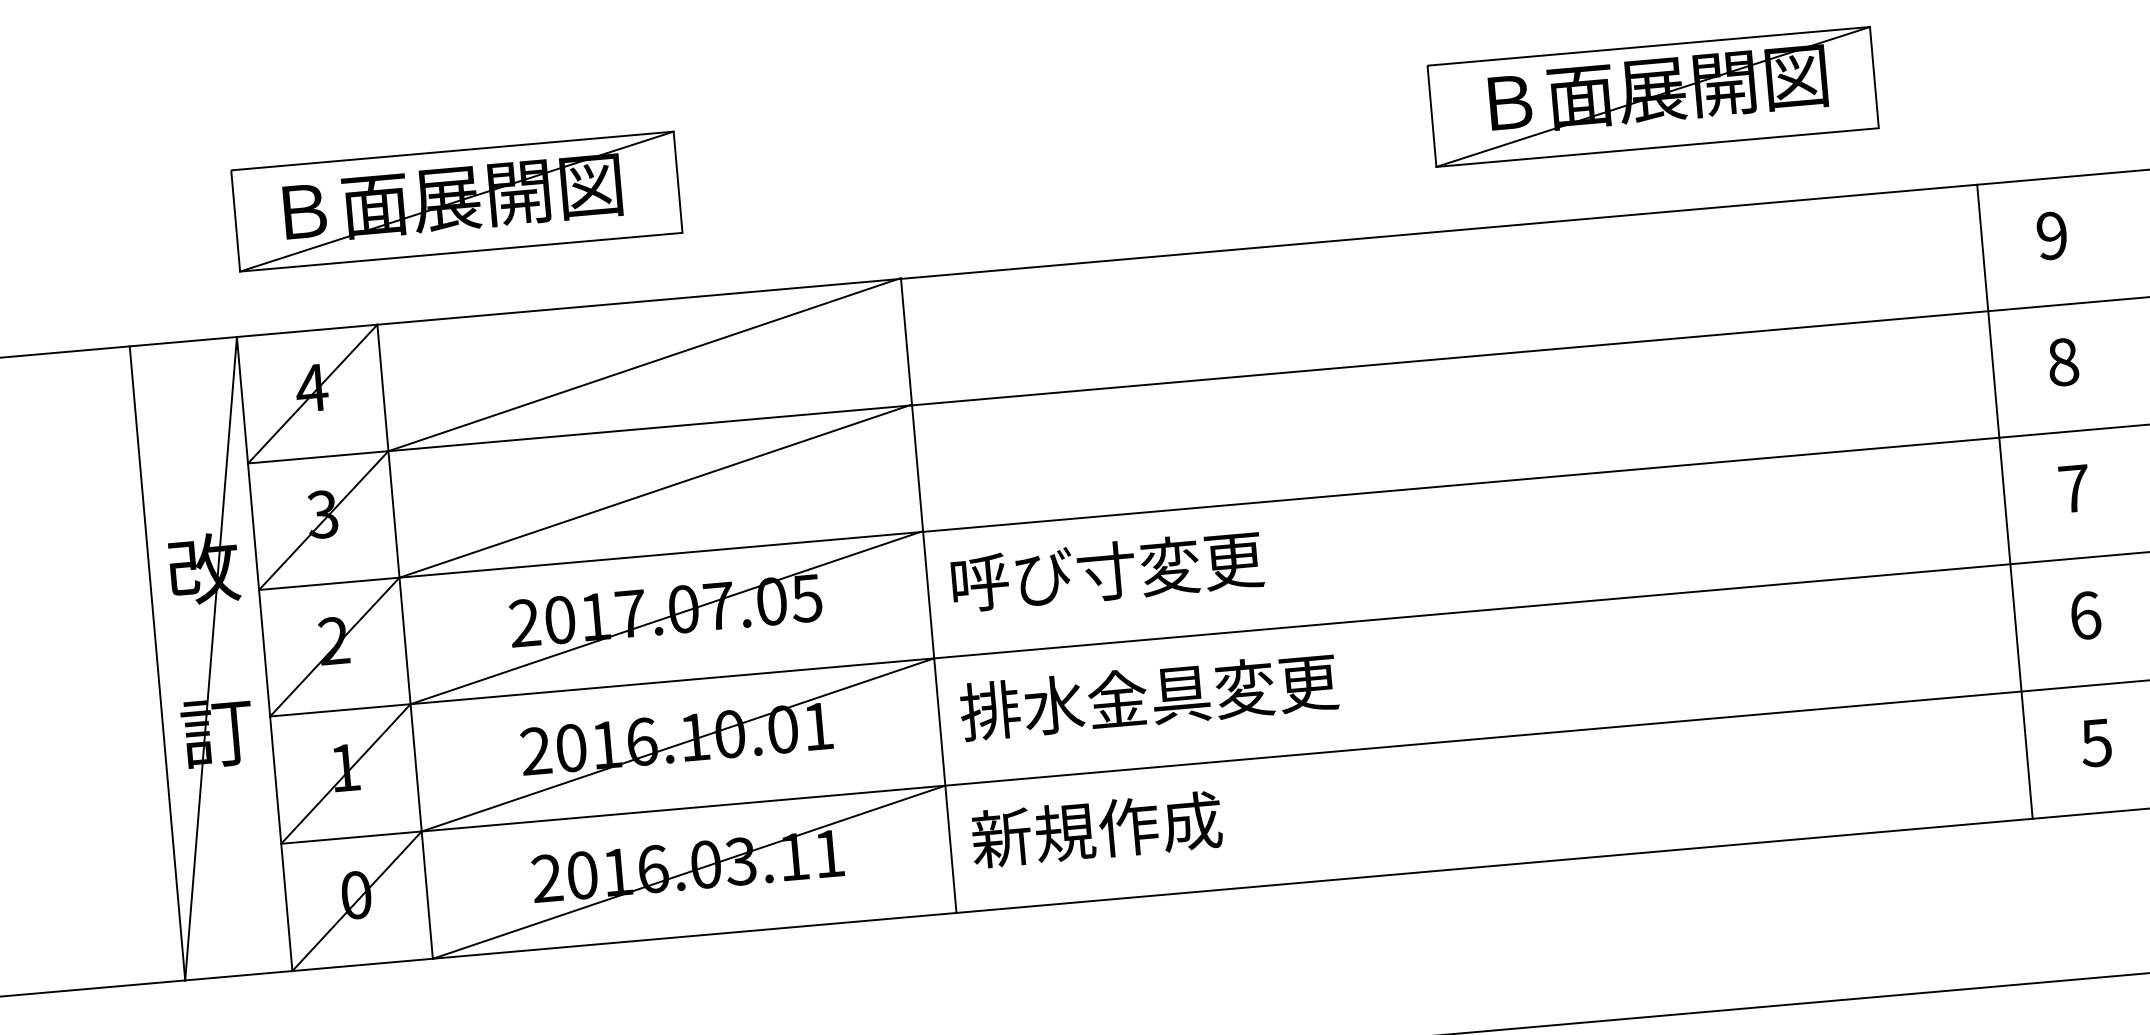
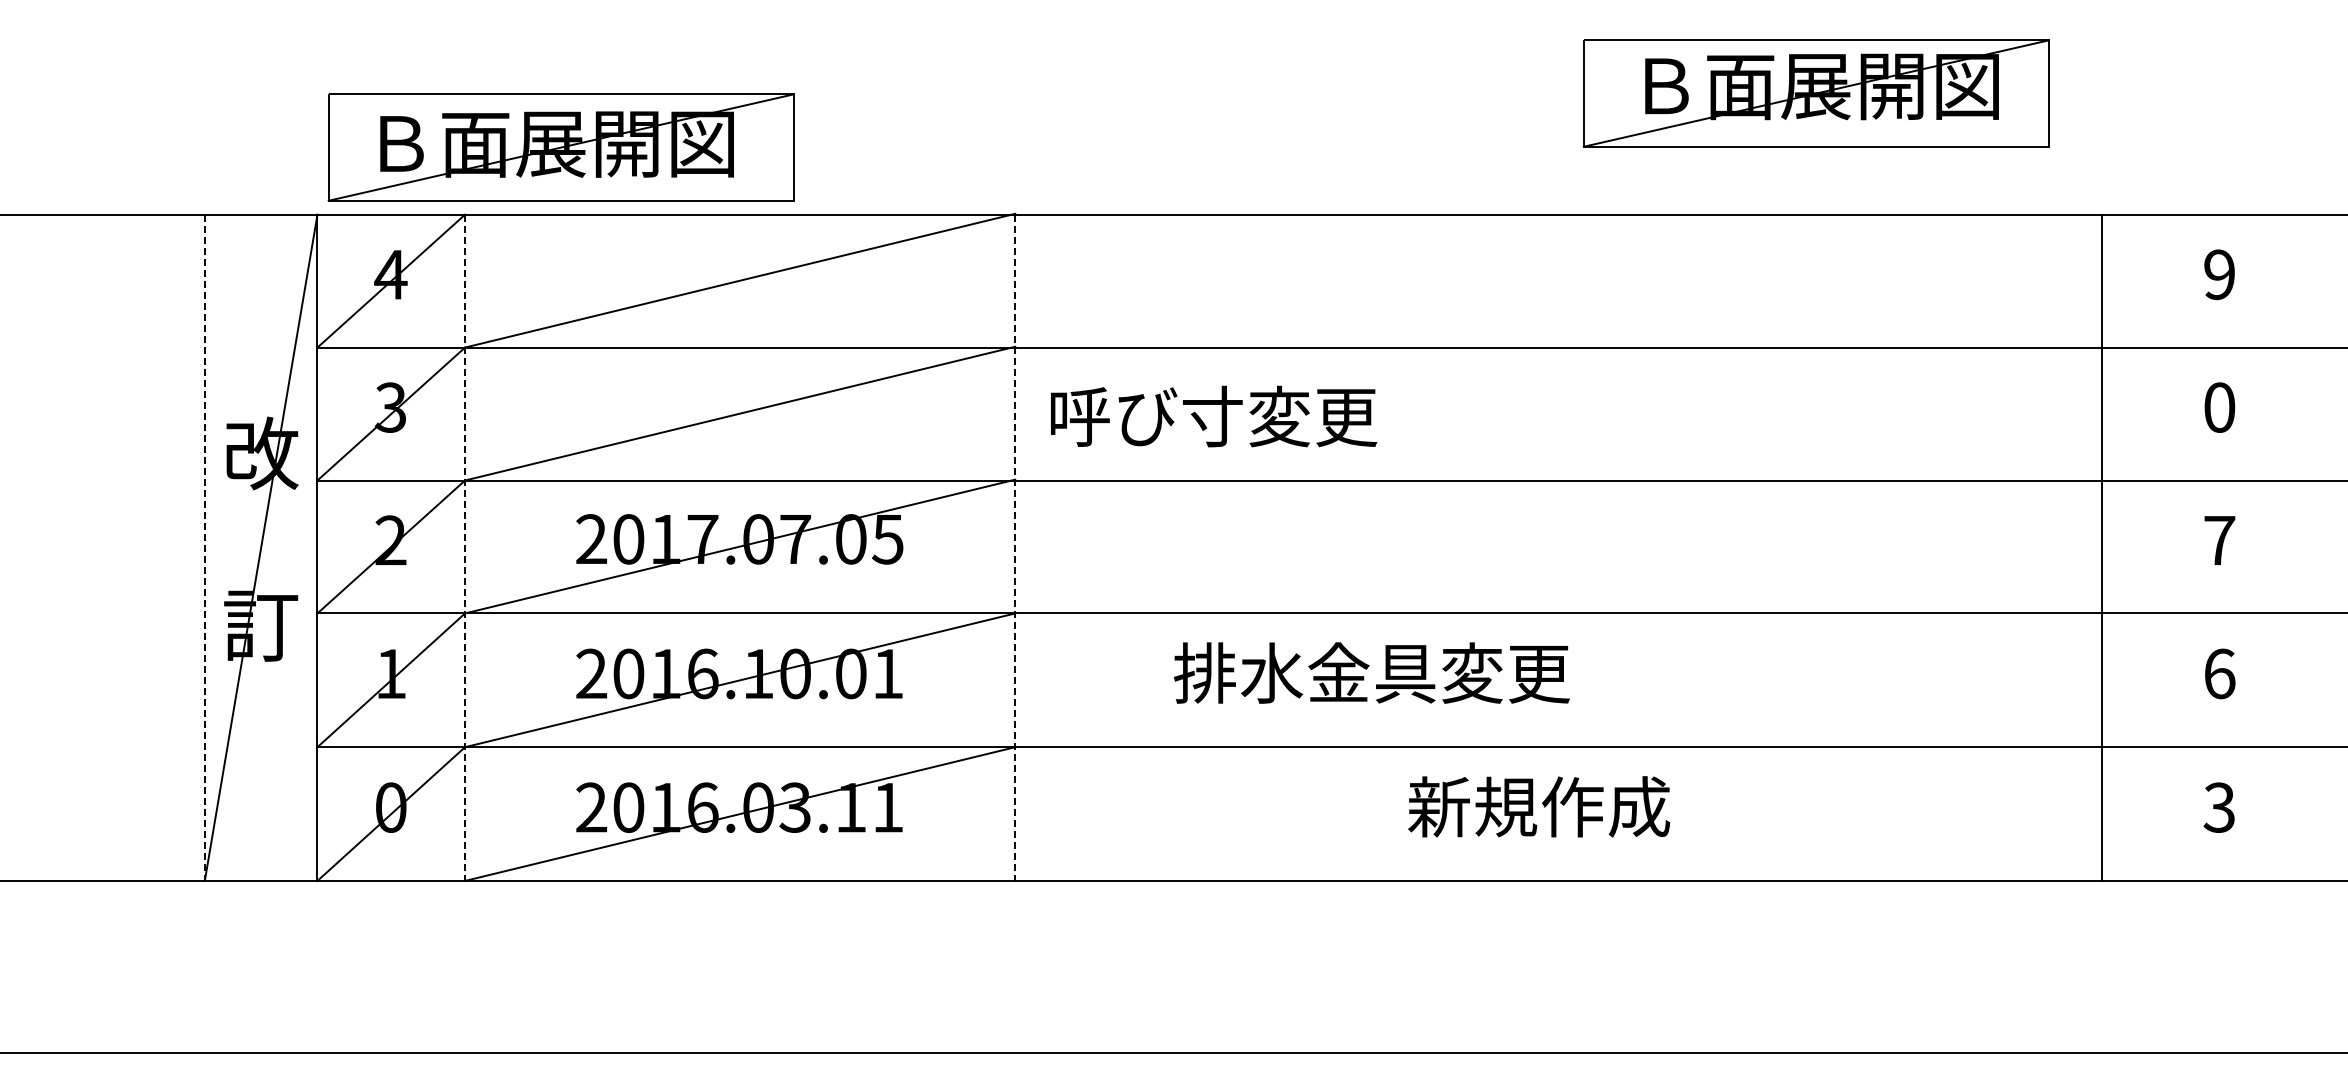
part: (456, 201) -> (560, 147), moved
text: (2063, 362) -> (2219, 407), 8 -> 0
line: (2005, 501) -> (2102, 547), moved
text: (1108, 571) -> (1214, 416), moved
line: (929, 596) -> (1015, 548), solid -> dashed
line: (405, 642) -> (465, 548), solid -> dashed
line: (157, 664) -> (204, 548), solid -> dashed
text: (1148, 696) -> (1371, 672), moved
text: (2095, 742) -> (2218, 807), 5 -> 3
text: (1097, 829) -> (1539, 806), moved

